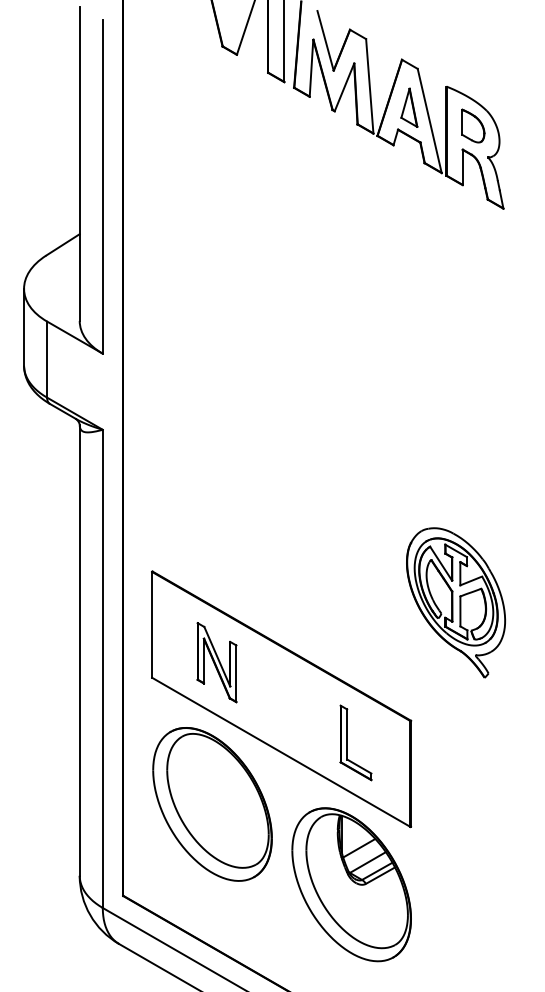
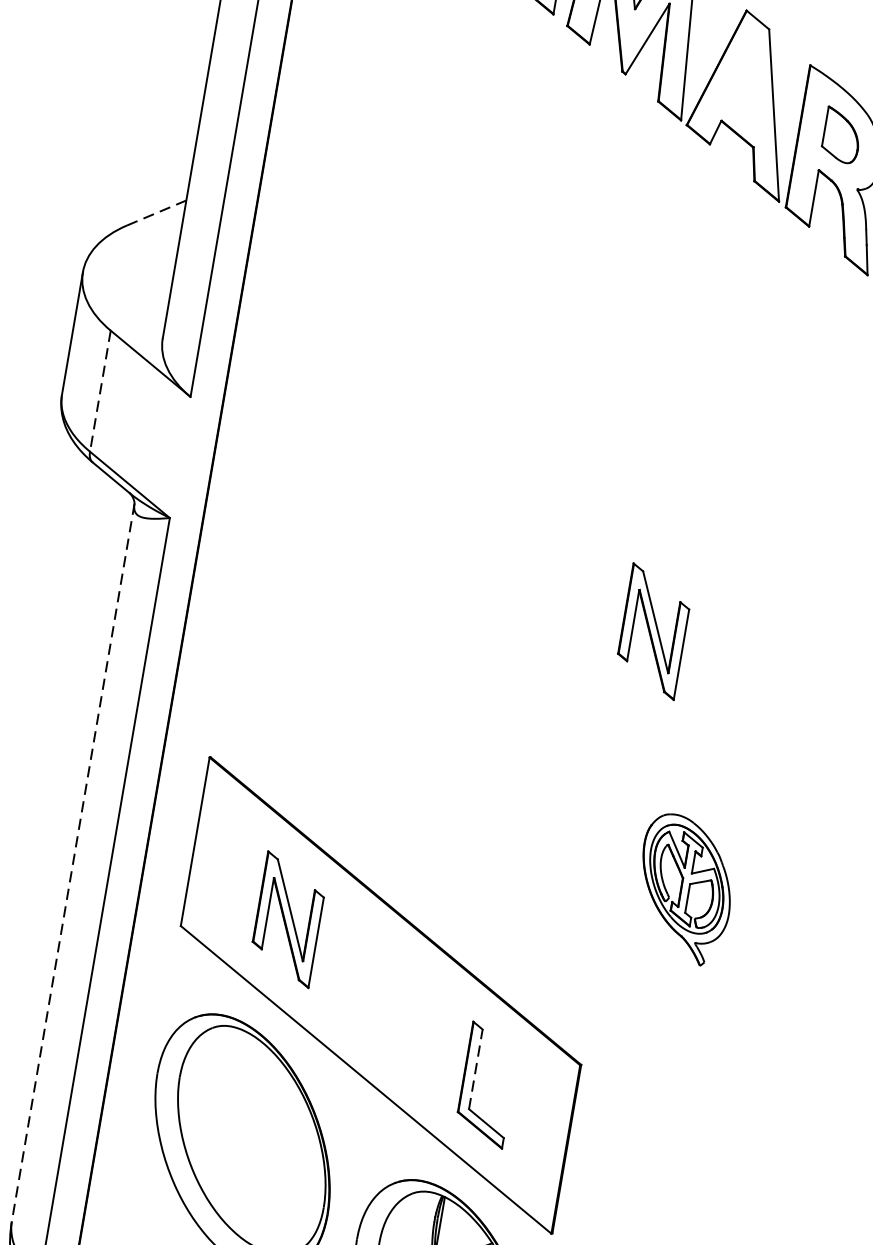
part: (409, 107) -> (745, 88), removed
line: (62, 244) -> (156, 212), solid -> dashed
line: (47, 360) -> (100, 392), solid -> dashed
part: (409, 448) -> (652, 631), added
part: (455, 602) -> (684, 888), size x0.6
line: (79, 650) -> (72, 862), solid -> dashed
line: (347, 733) -> (476, 1067), solid -> dashed

